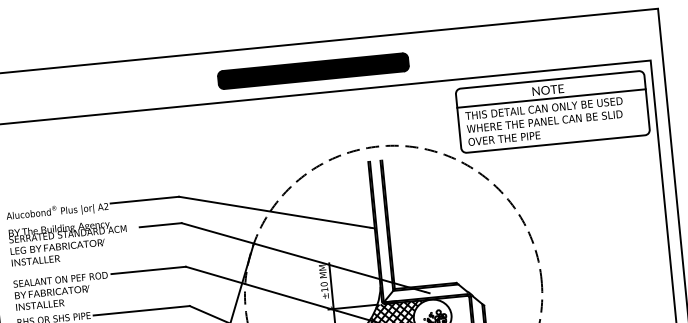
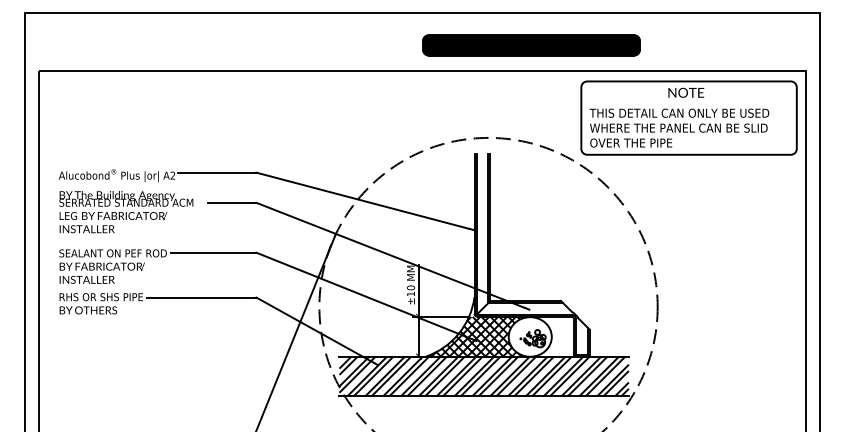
part: (313, 71) -> (531, 45), moved
line: (551, 98) -> (688, 102), removed

